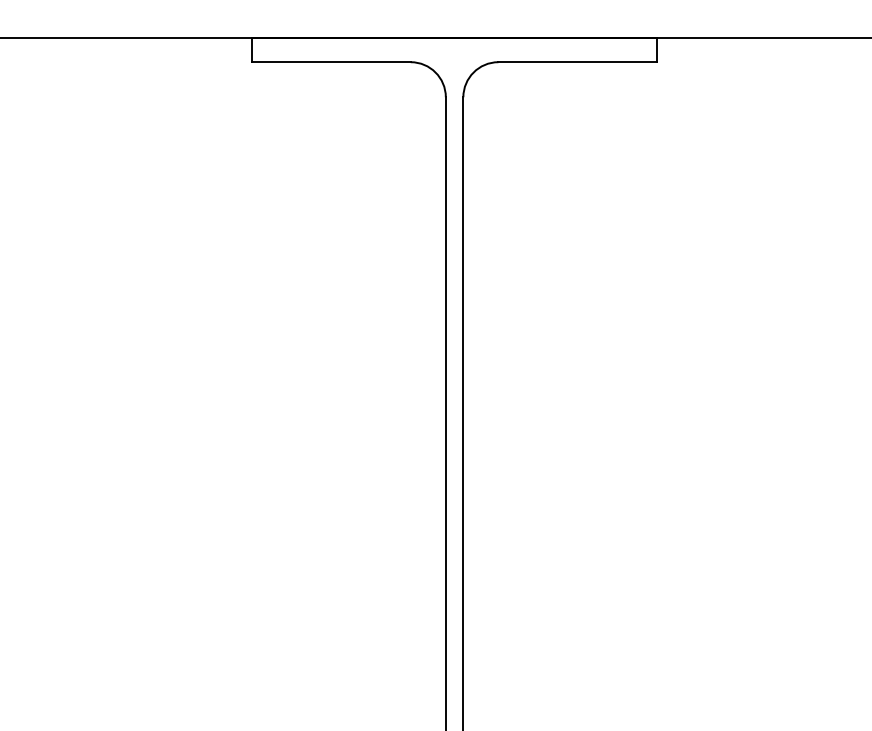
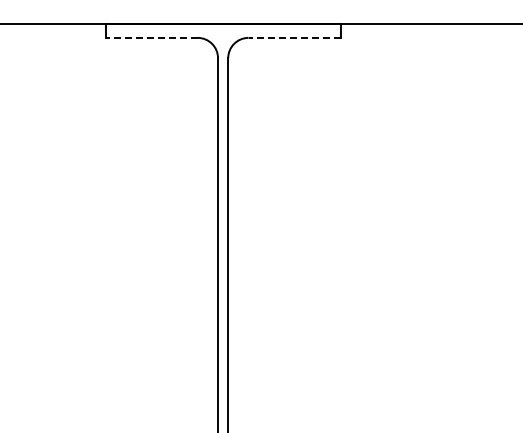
line: (331, 61) -> (151, 37), solid -> dashed
line: (577, 61) -> (294, 37), solid -> dashed

